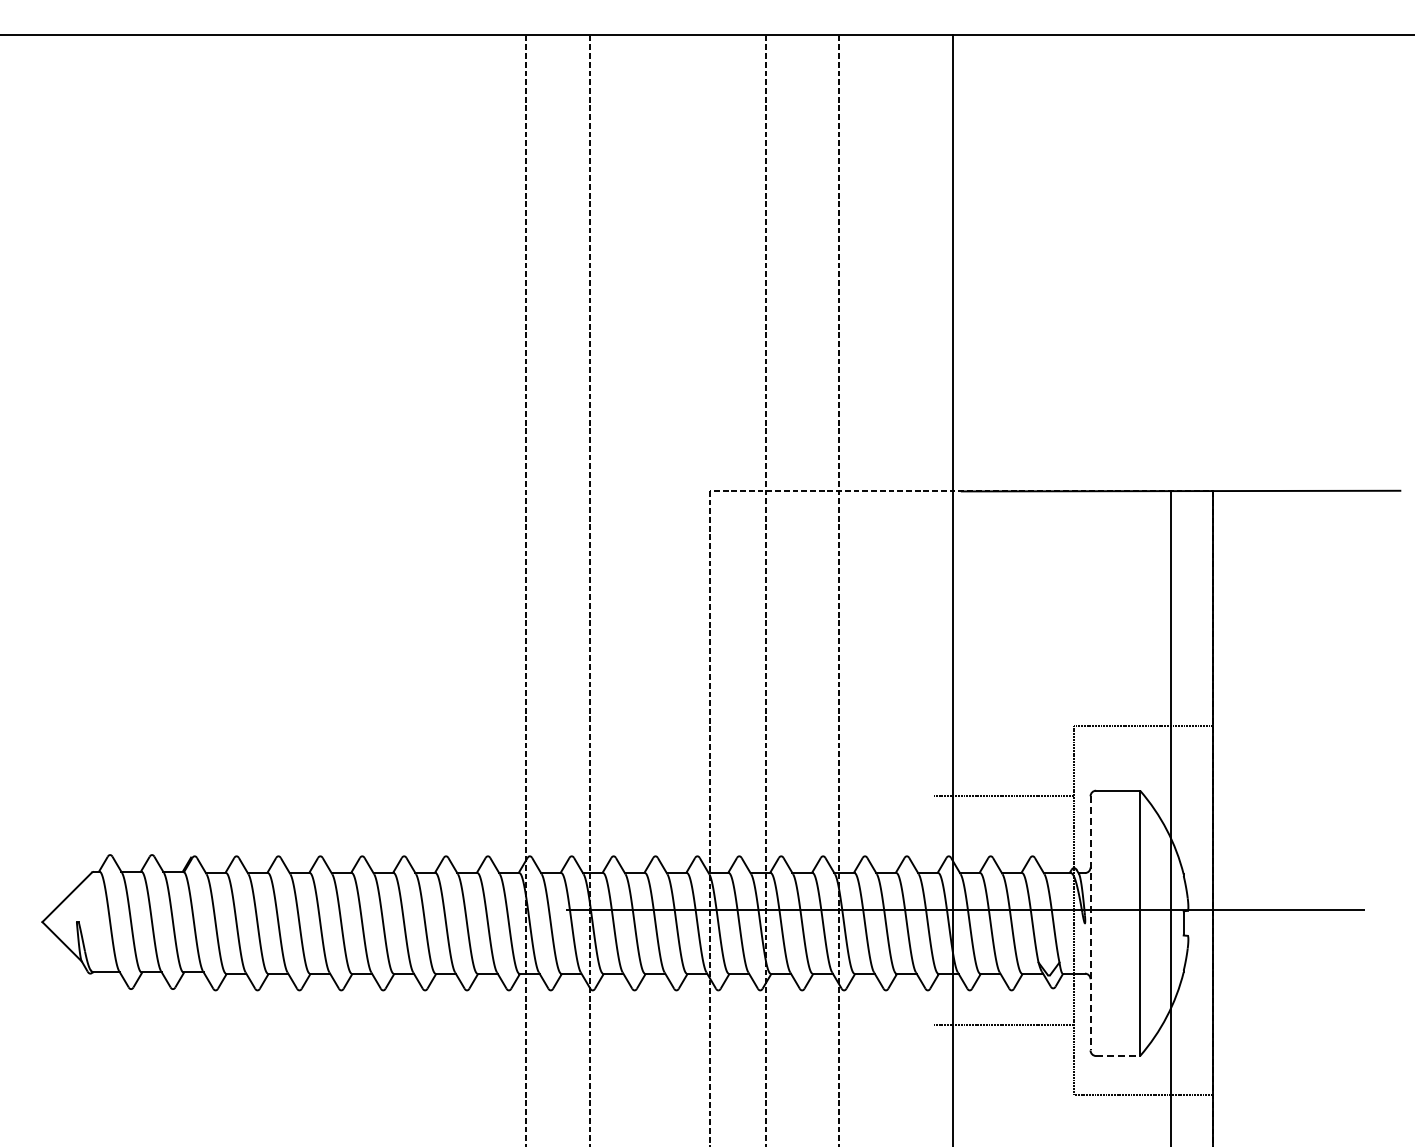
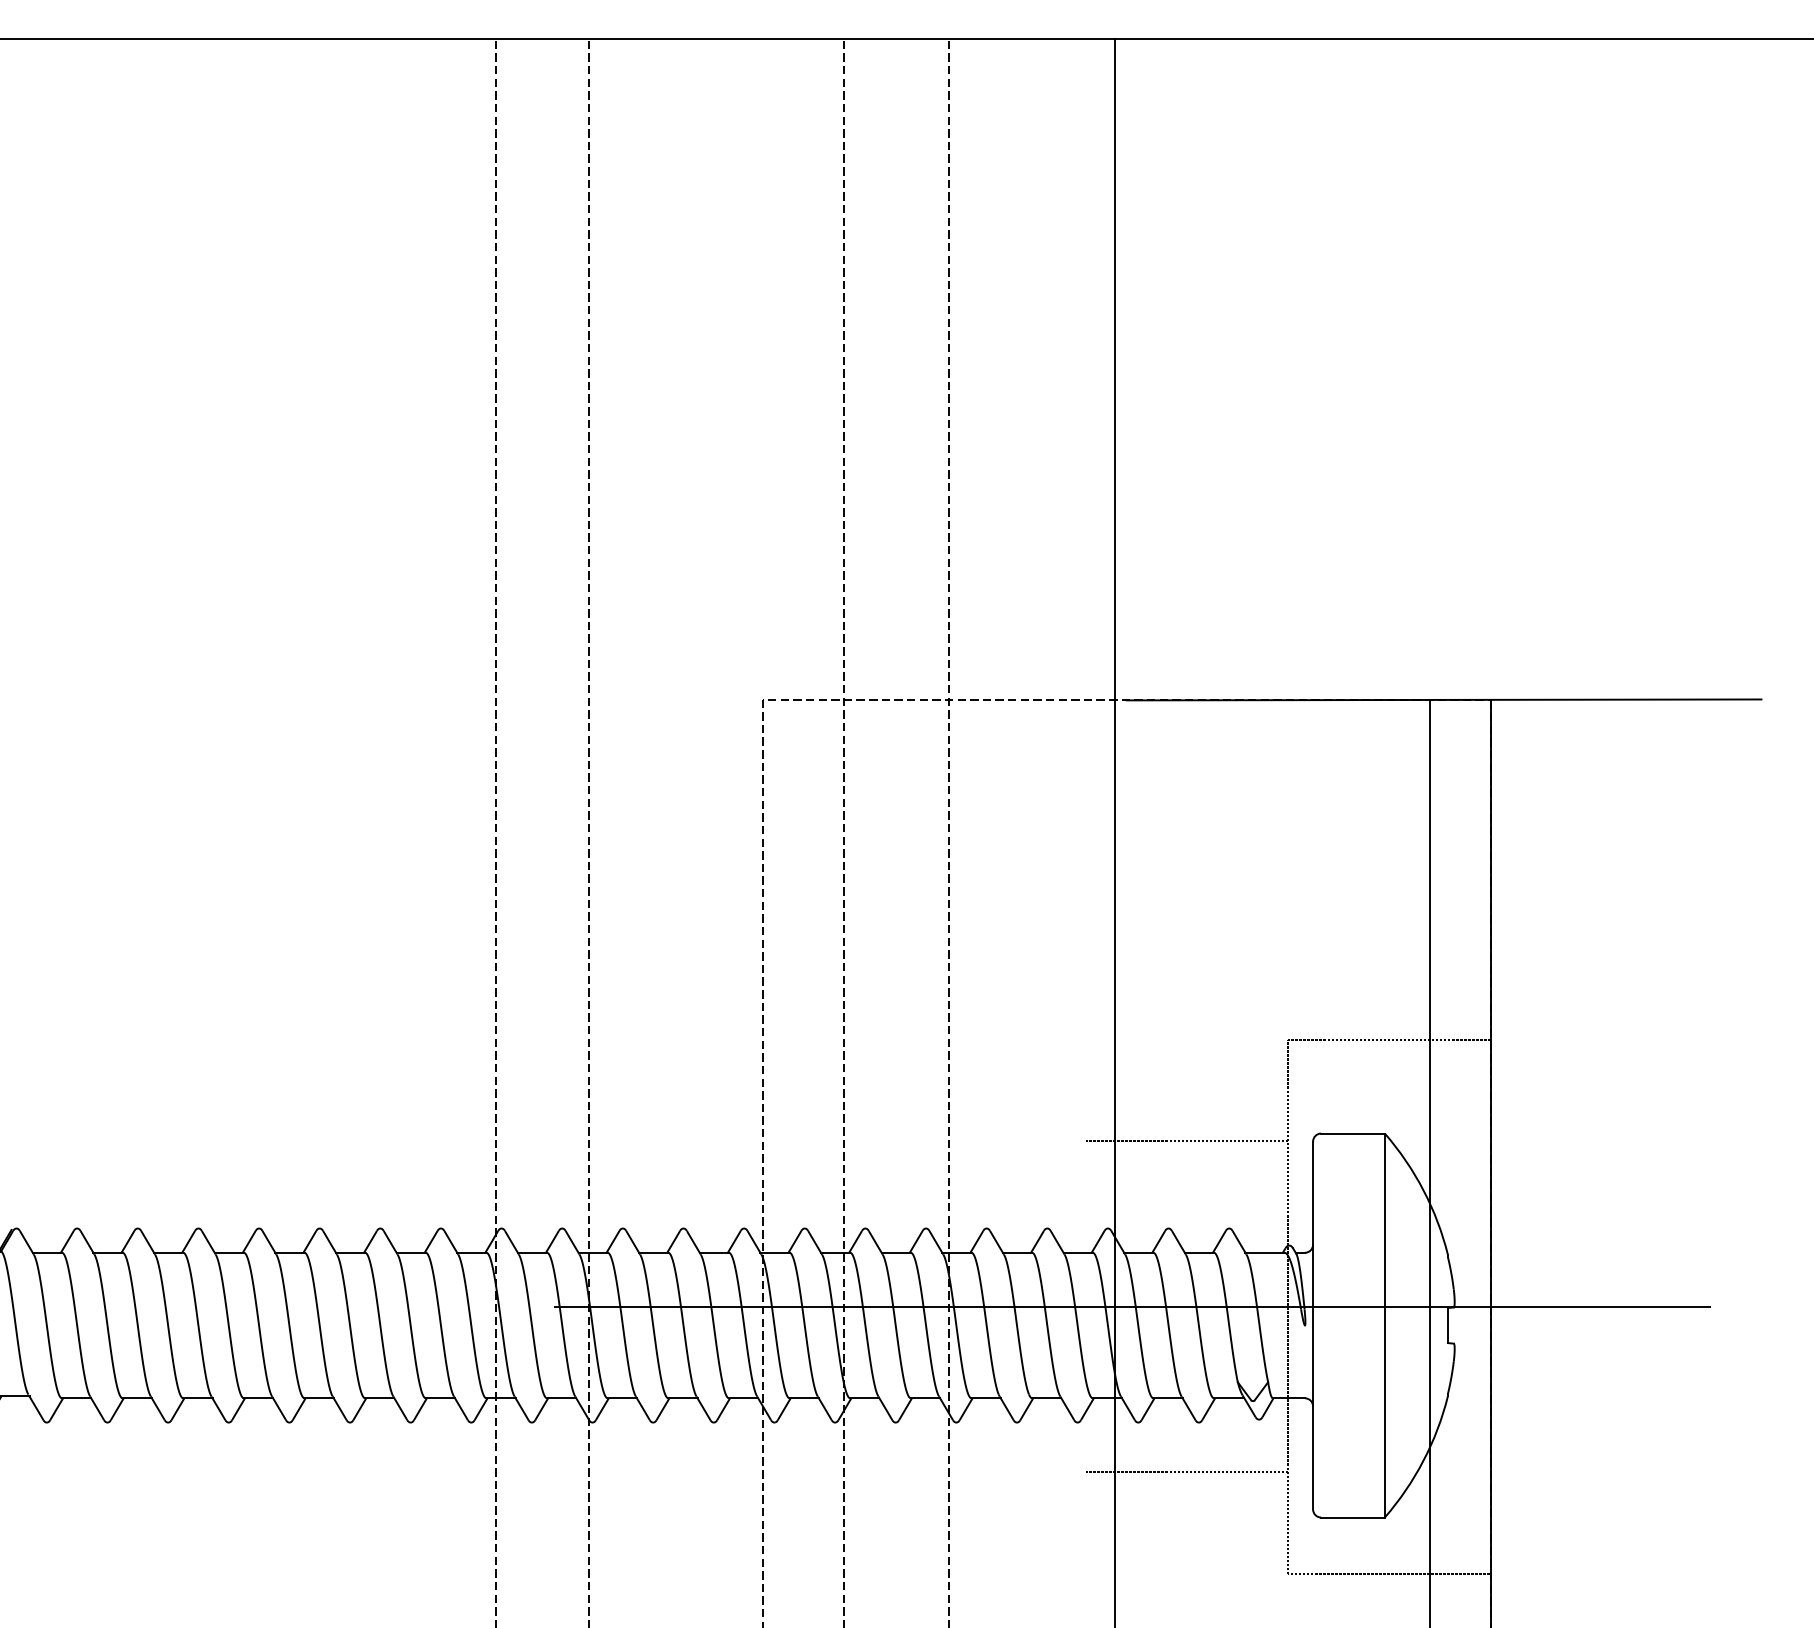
line: (1090, 923) -> (1313, 1325), dashed -> solid
line: (1118, 1056) -> (1353, 1518), dashed -> solid

